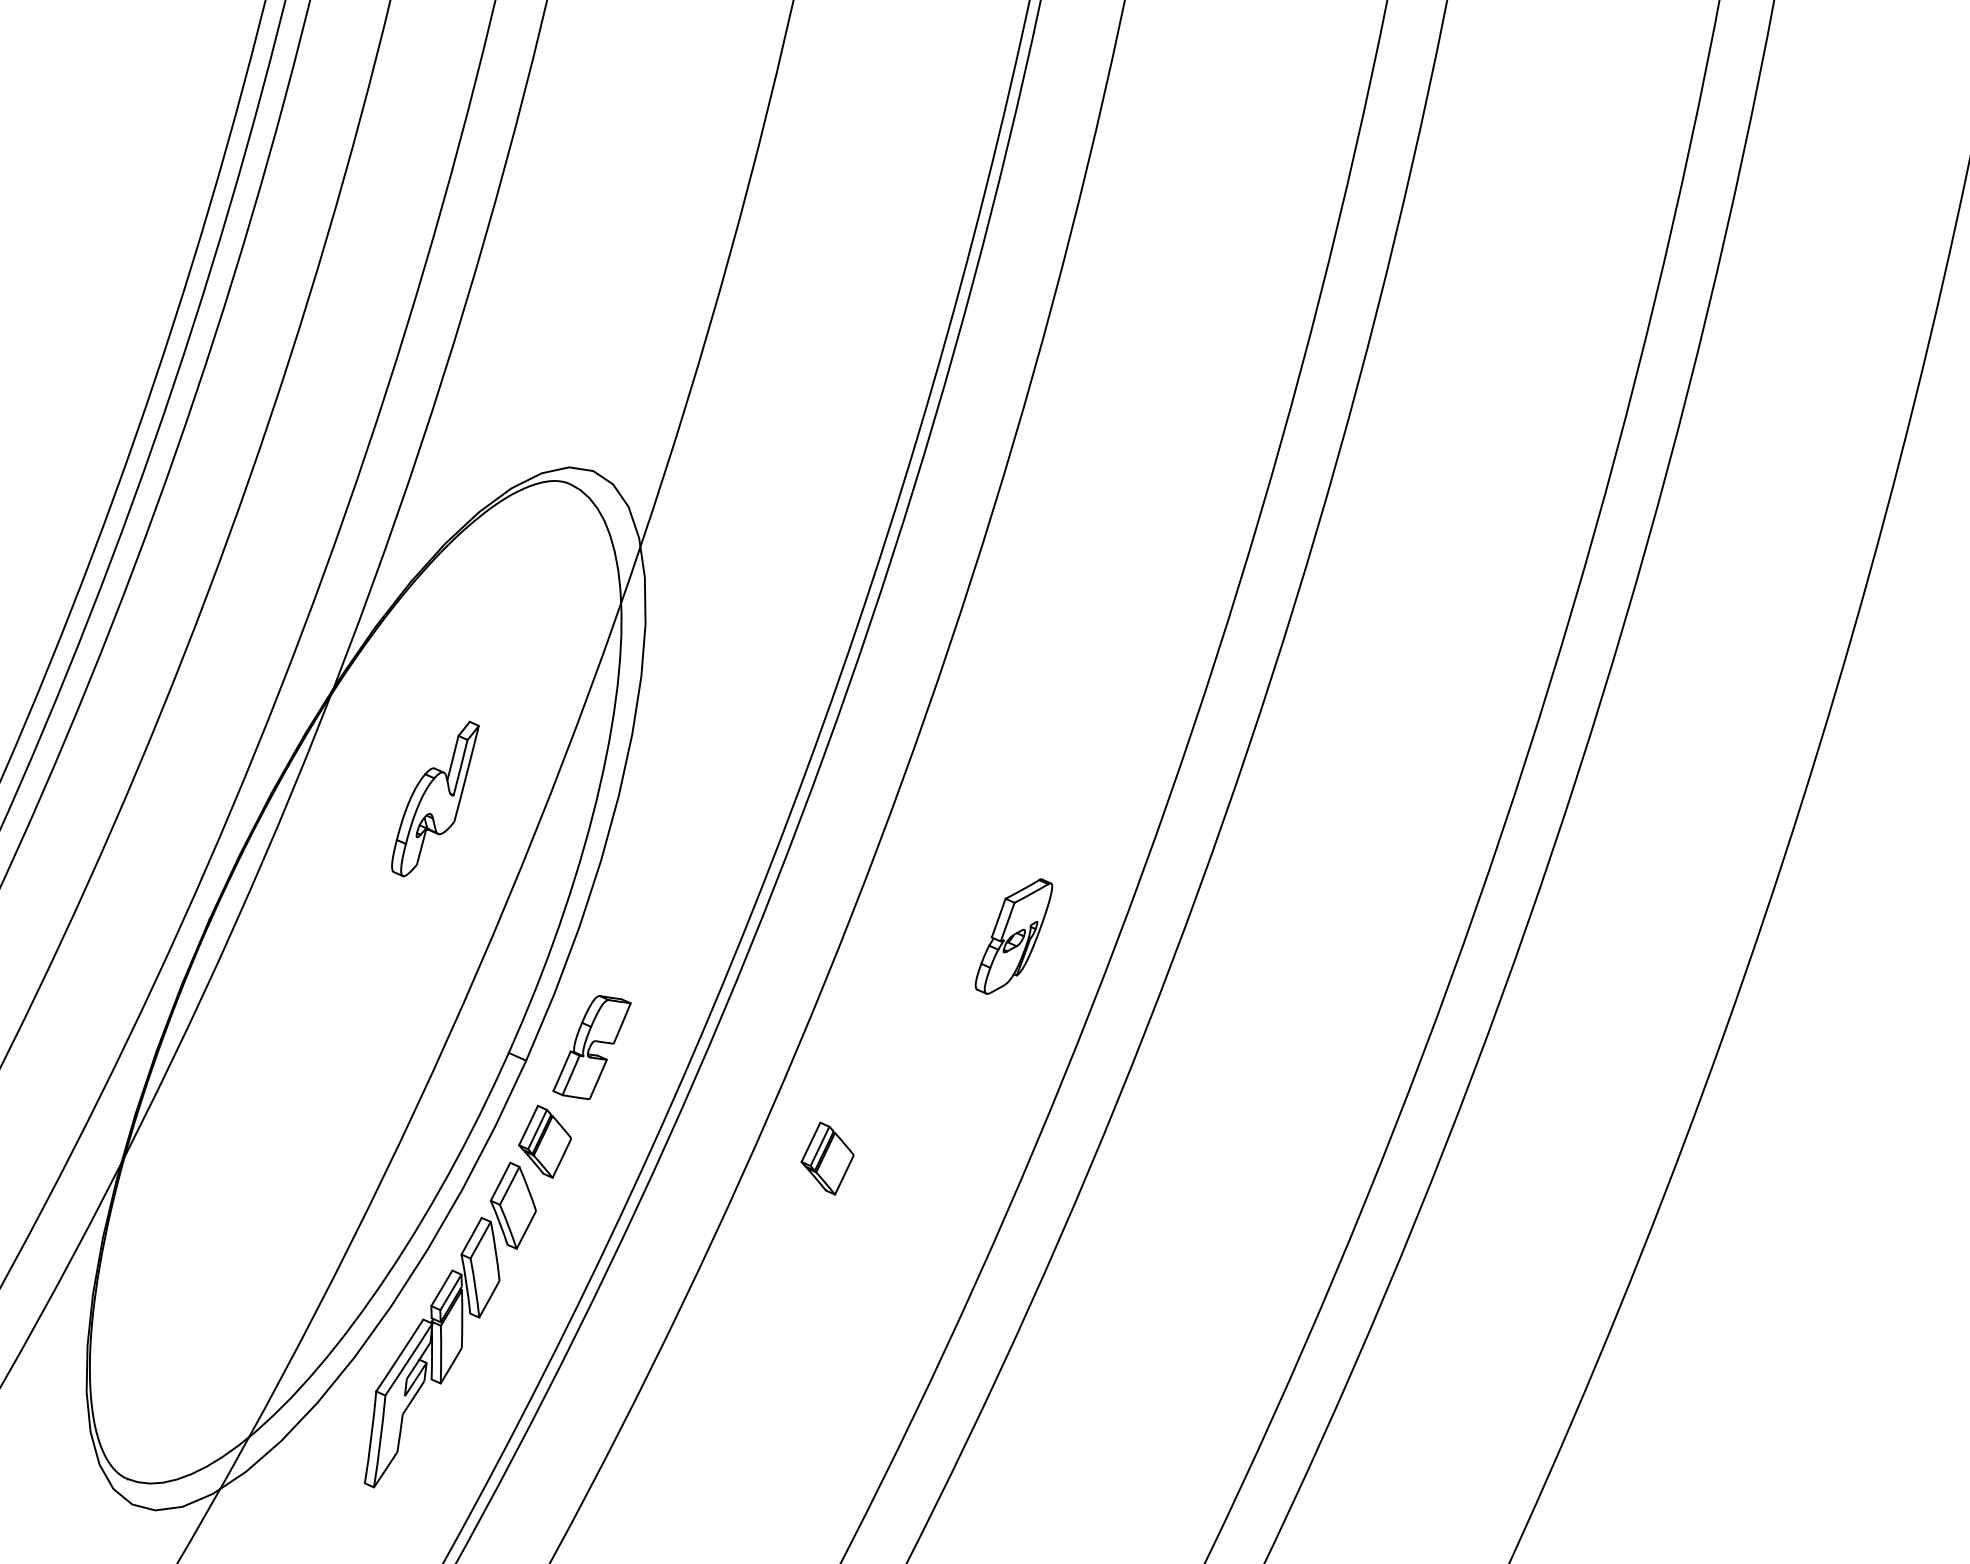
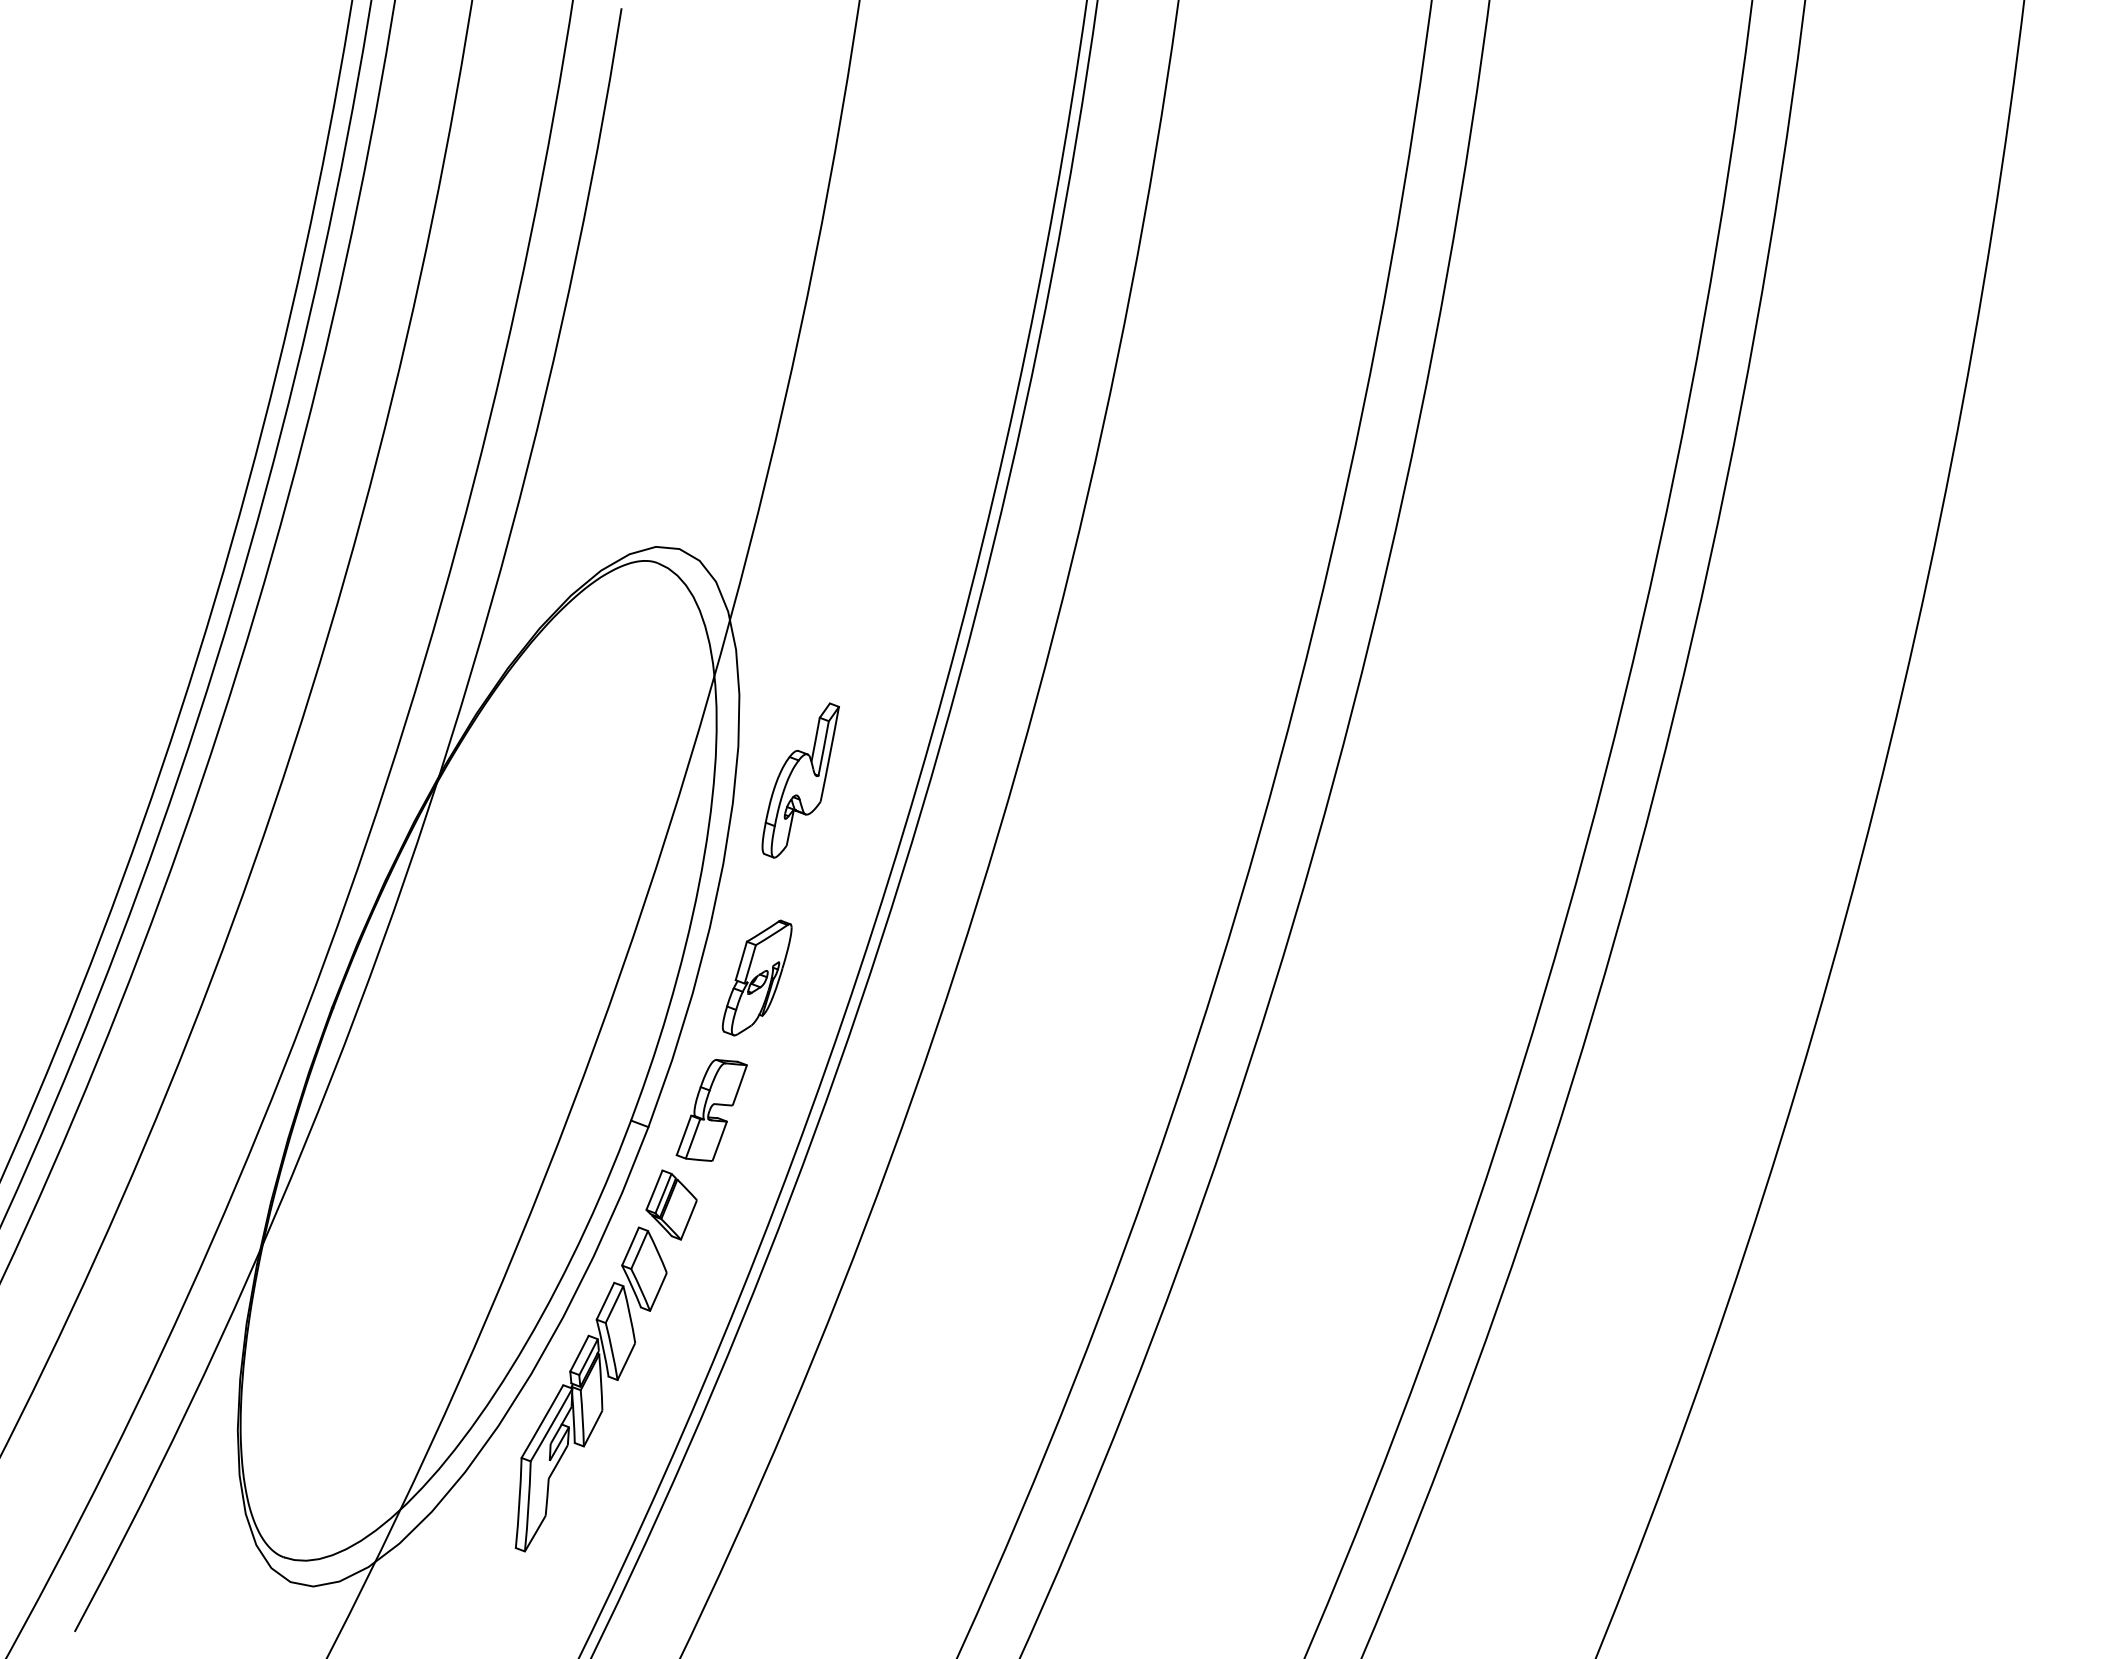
part: (434, 798) -> (800, 780), moved
part: (1013, 935) -> (756, 977), moved
part: (827, 1158) -> (947, 1204), removed

